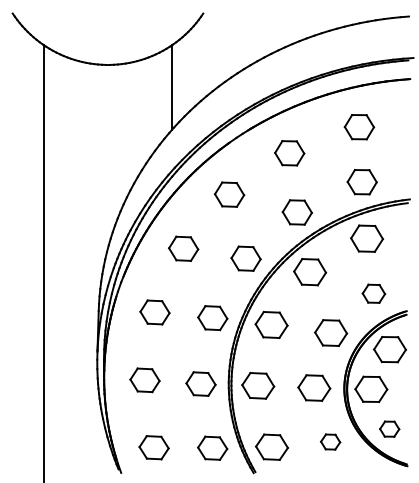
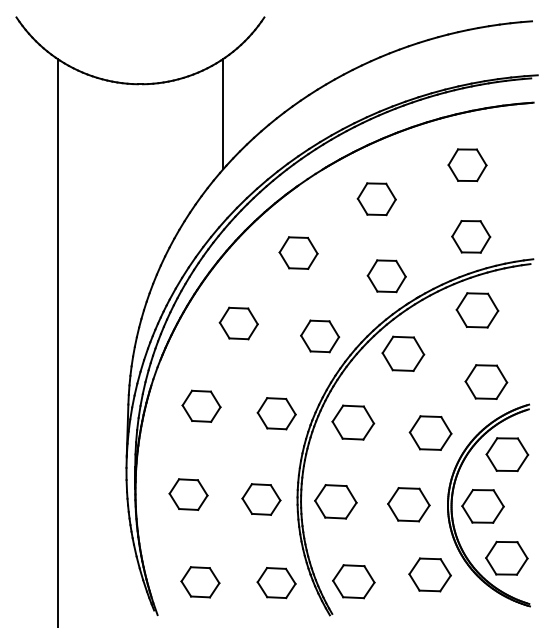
part: (373, 293) -> (486, 381), size x1.43
part: (389, 428) -> (506, 557), size x1.67
part: (330, 441) -> (429, 574), size x1.67

